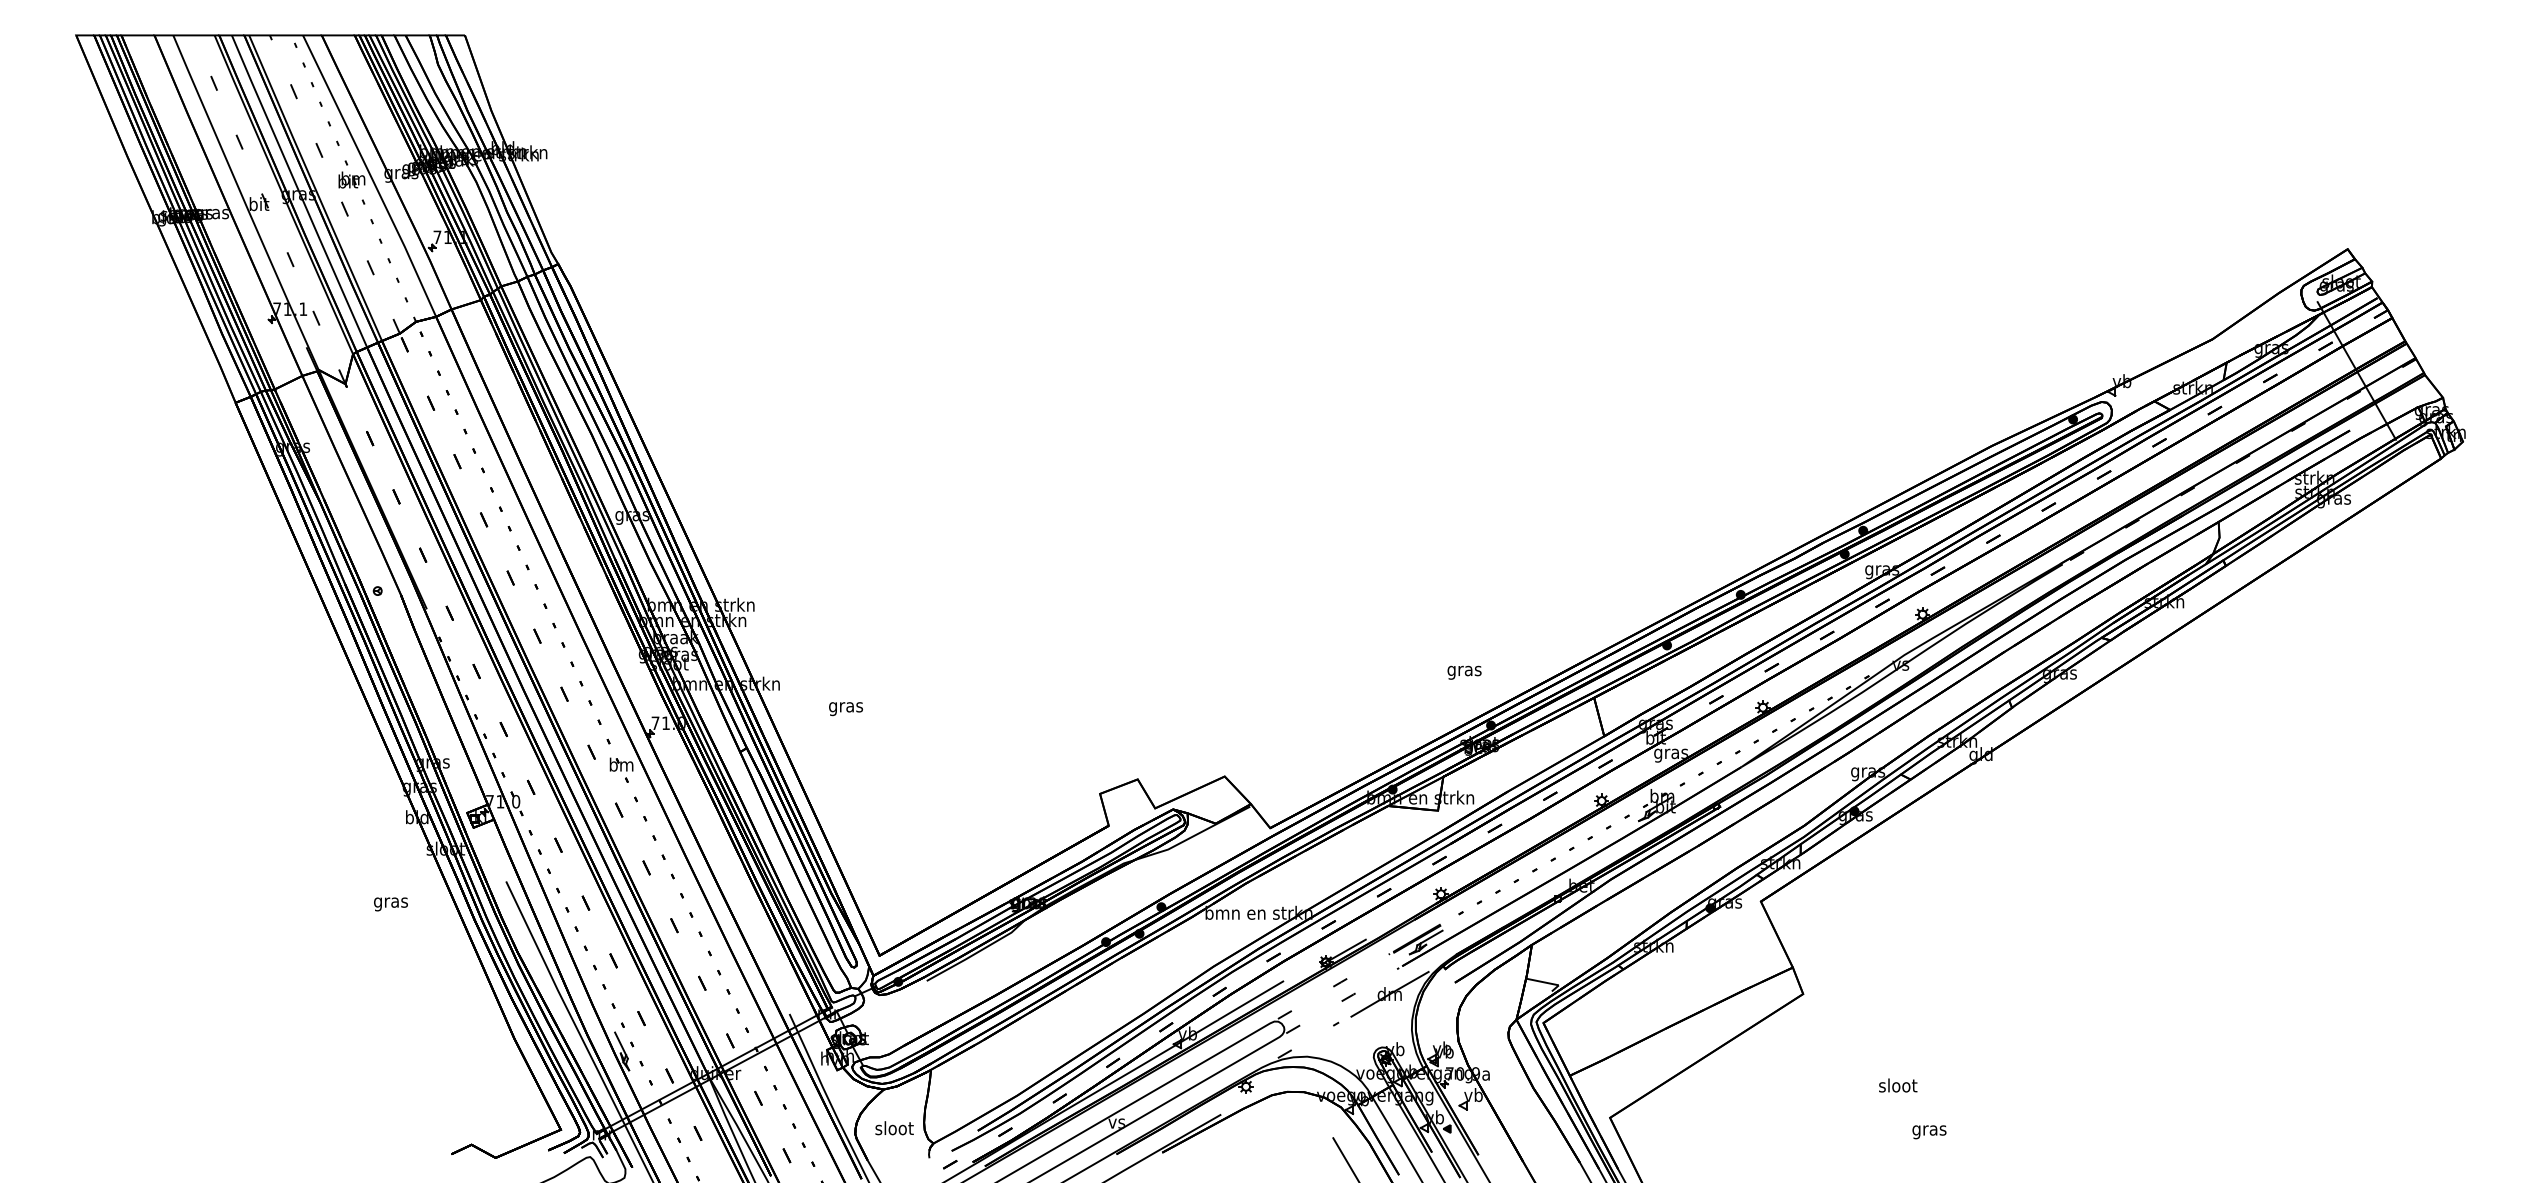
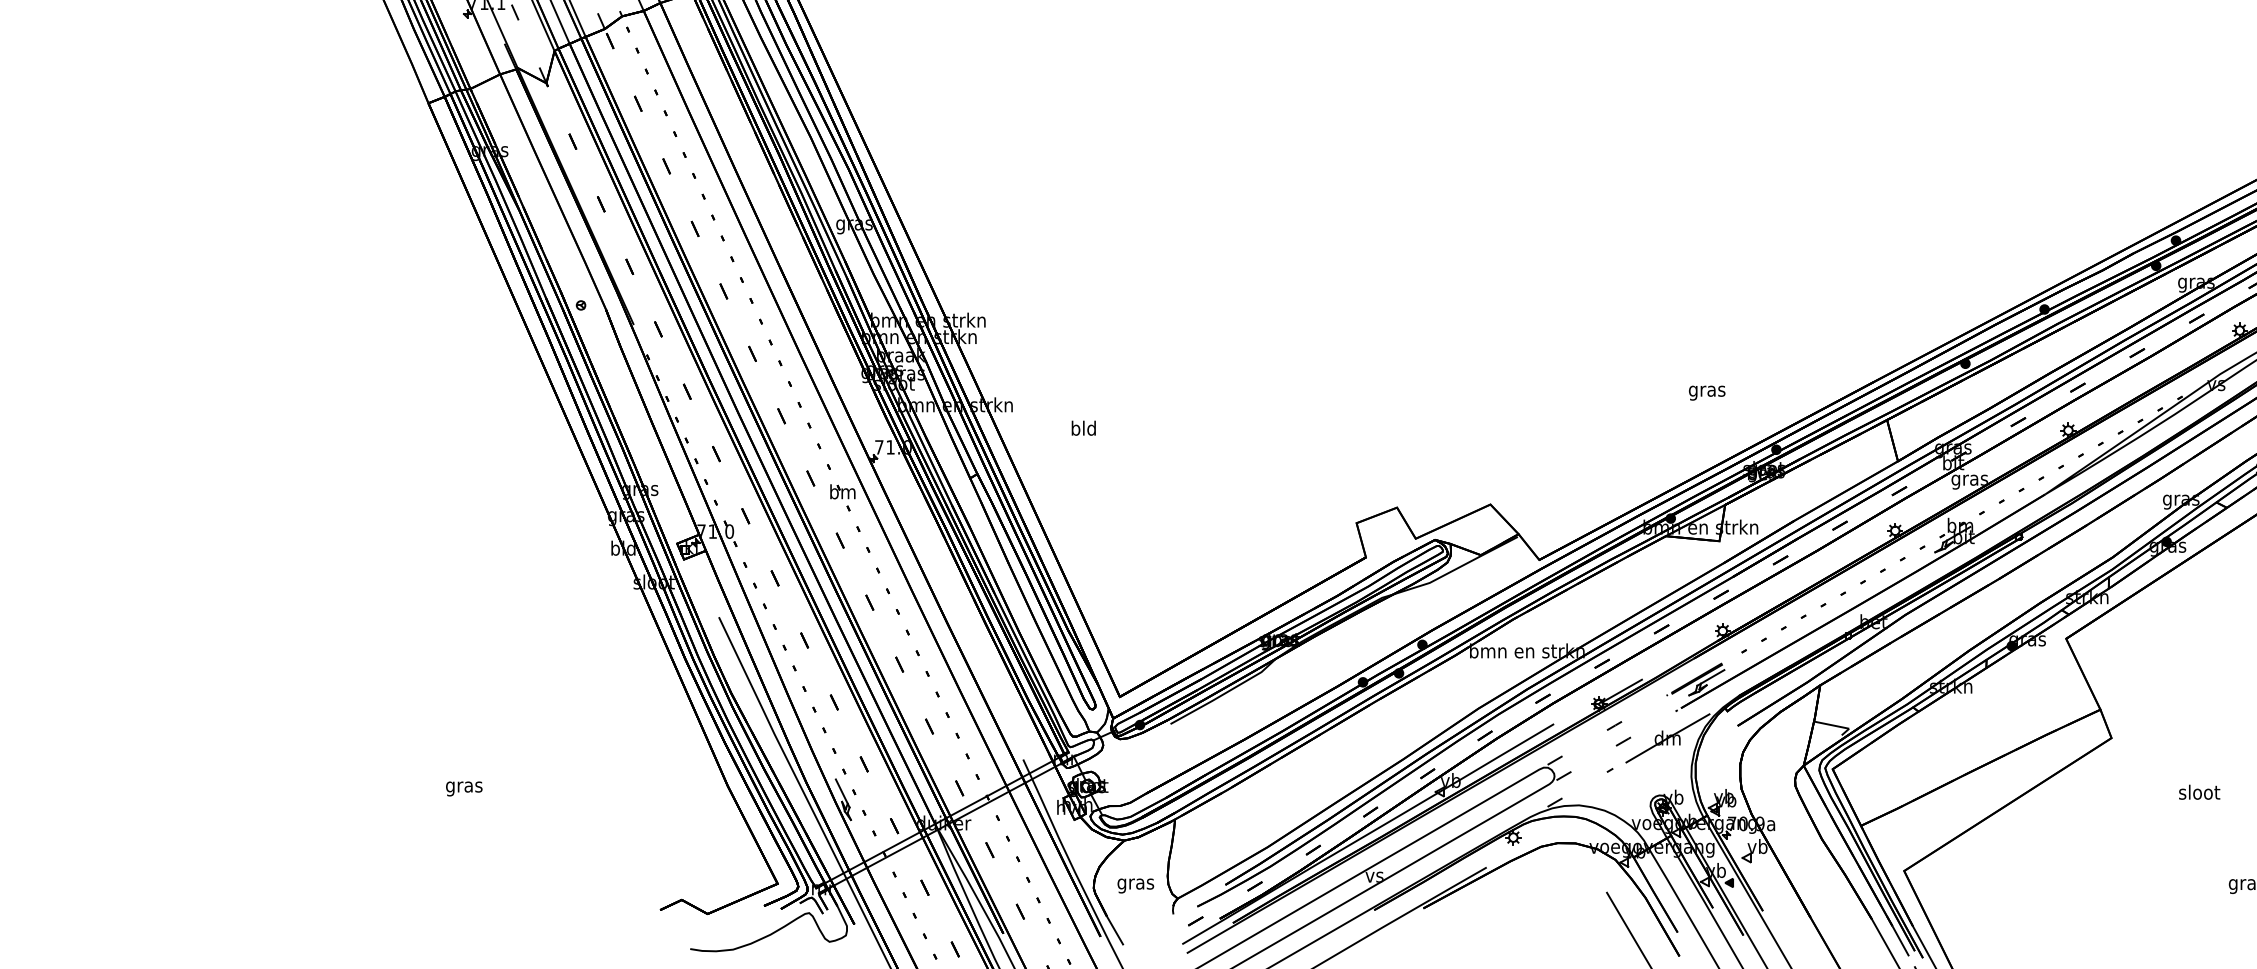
text: (1464, 672) -> (1707, 392), moved
text: (846, 707) -> (1084, 430), gras -> bld
text: (390, 904) -> (463, 789), moved
text: (1898, 1085) -> (2199, 792), moved
text: (894, 1129) -> (1135, 883), sloot -> gras

